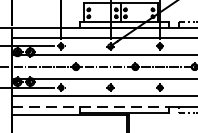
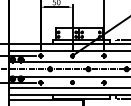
line: (90, 106) -> (59, 94), dashed -> solid

